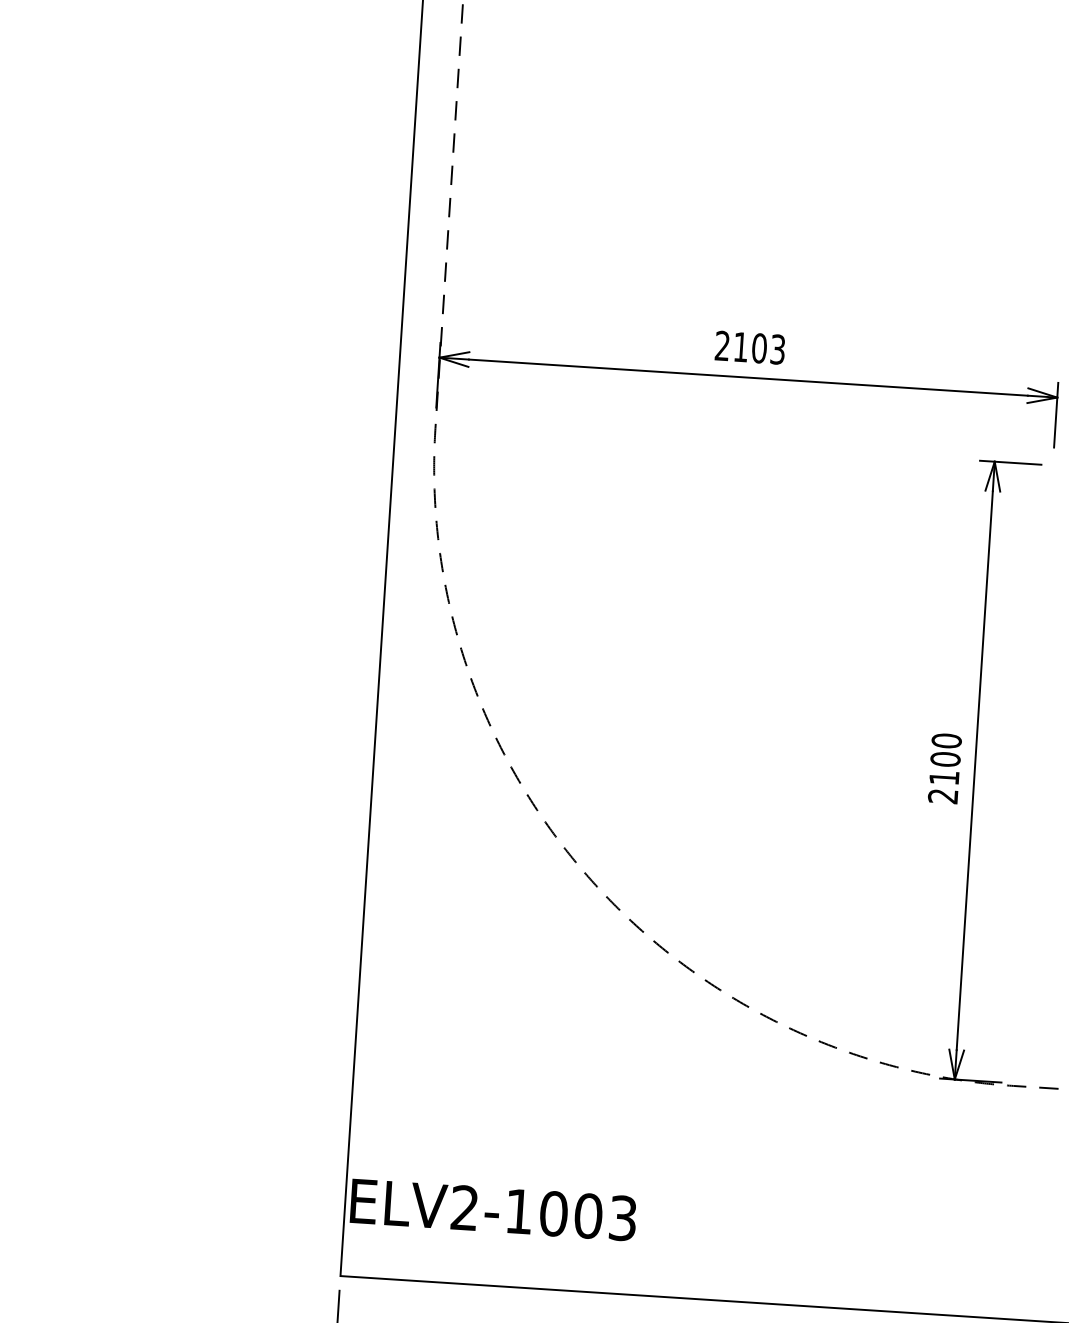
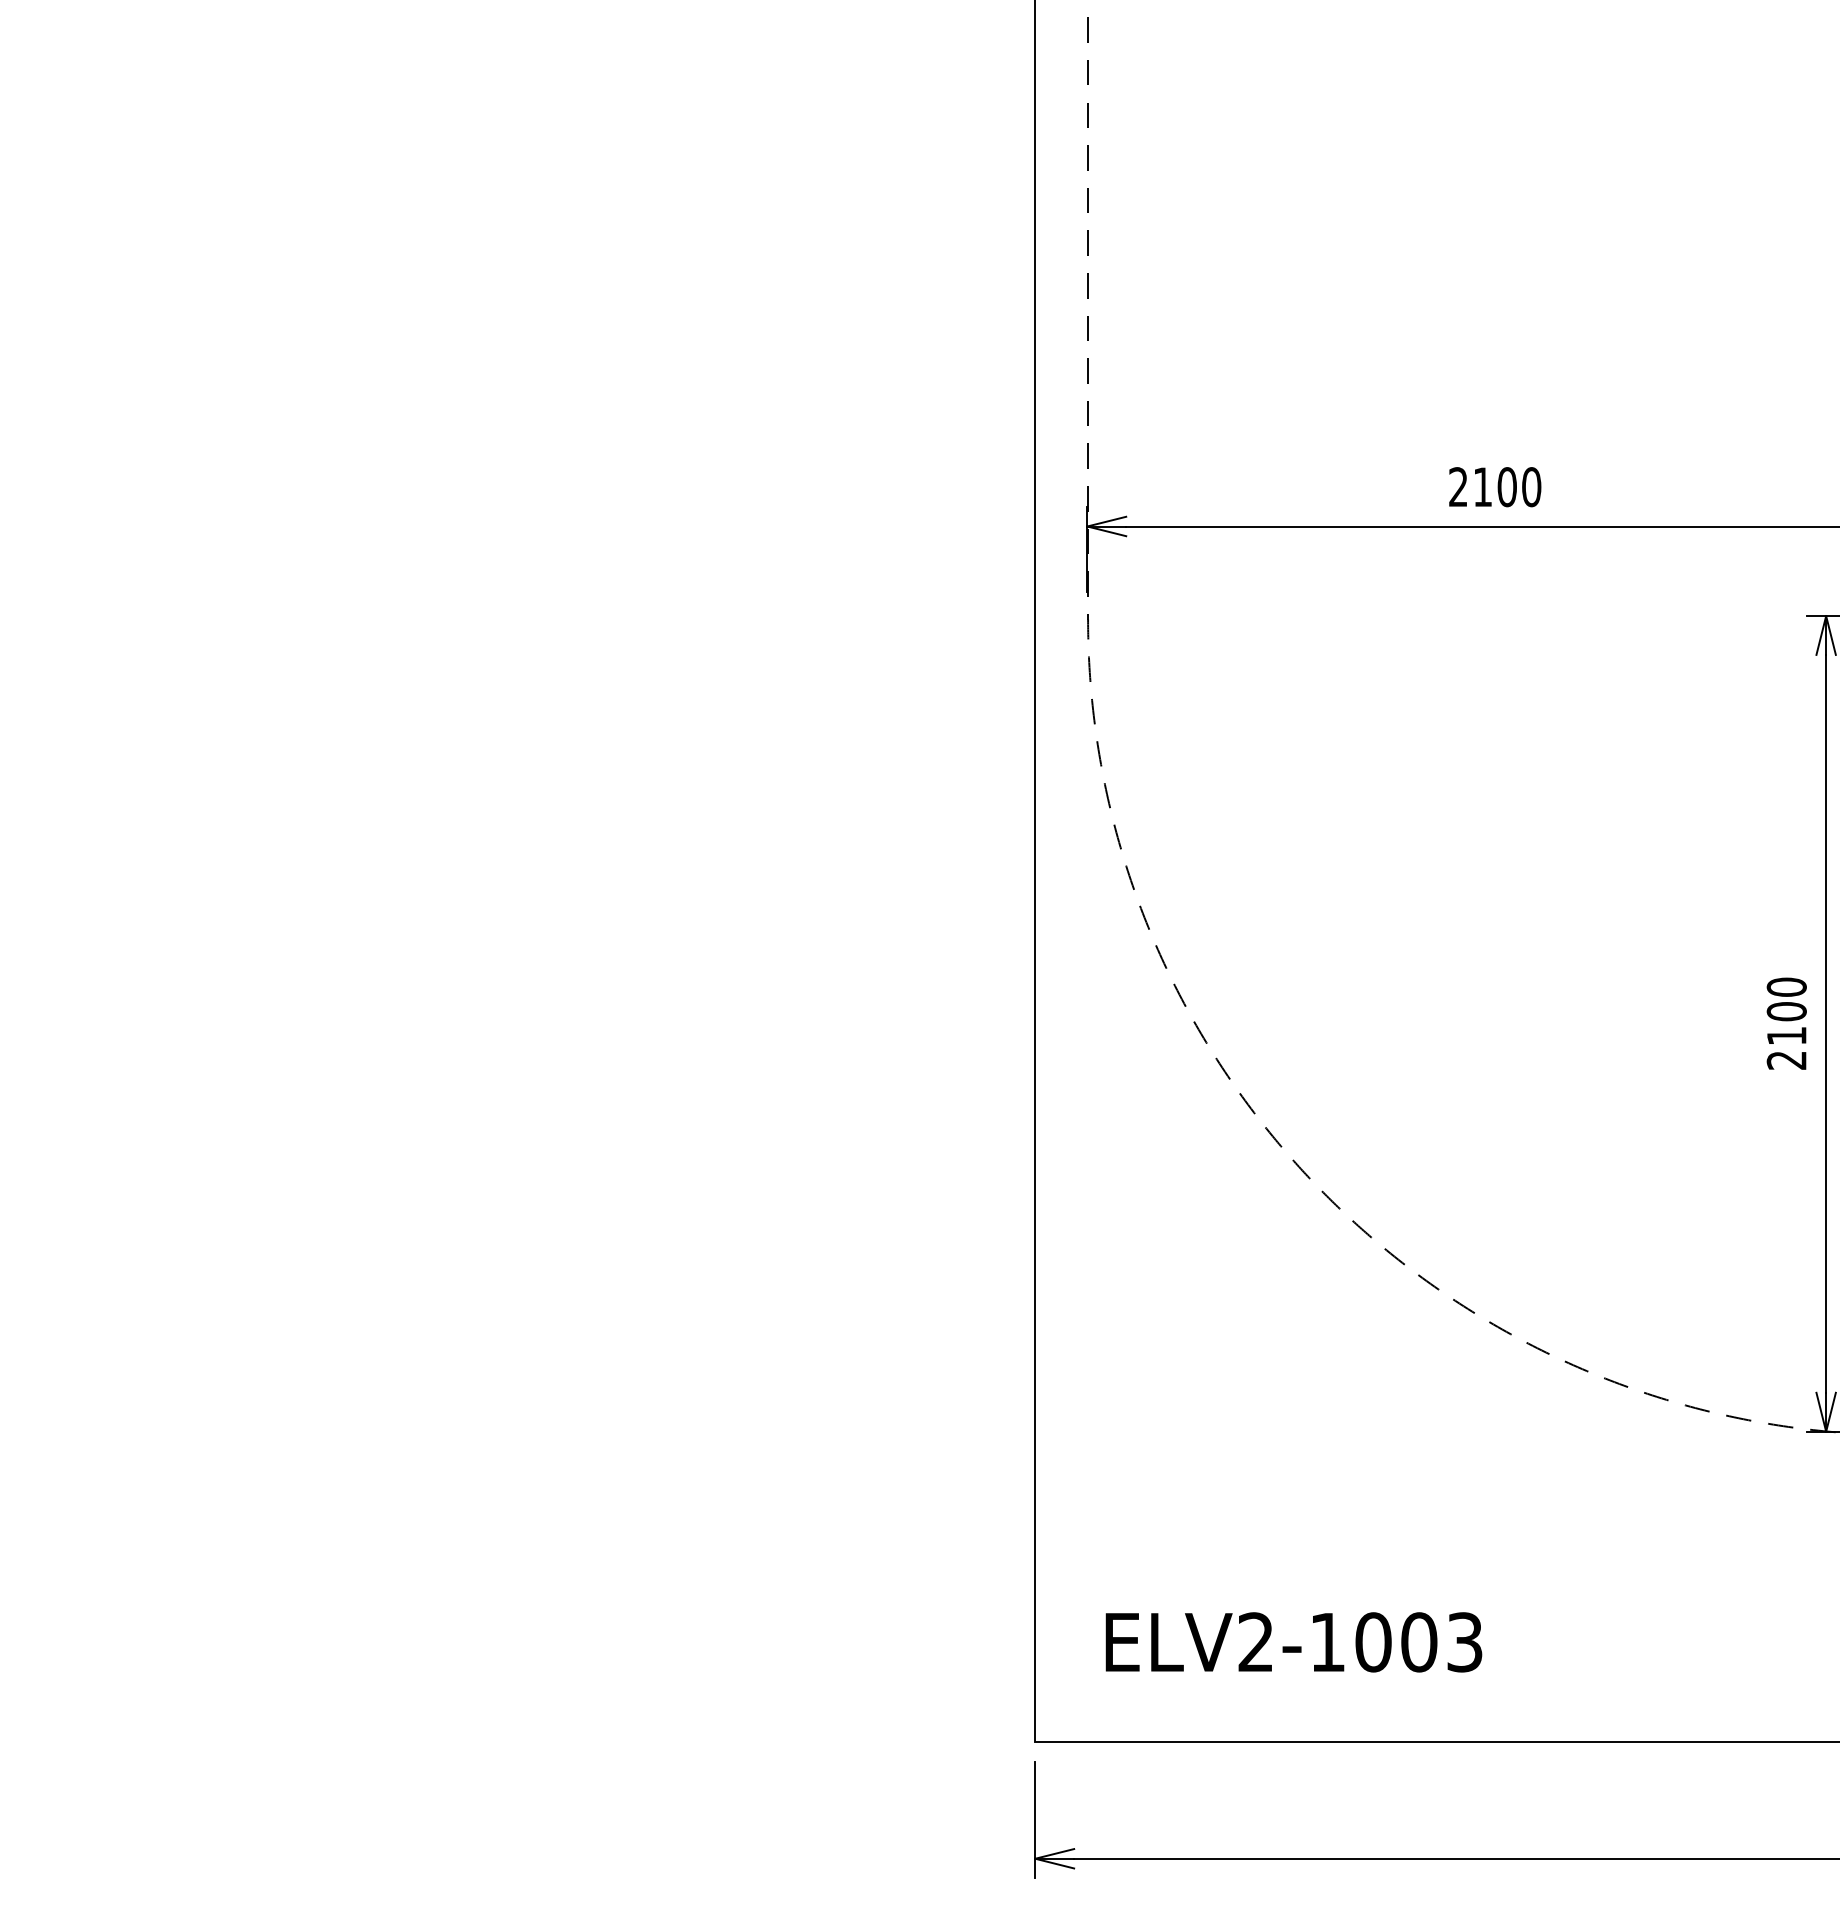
text: (777, 349) -> (1531, 487), 2103 -> 2100
text: (493, 1210) -> (1293, 1642), moved

